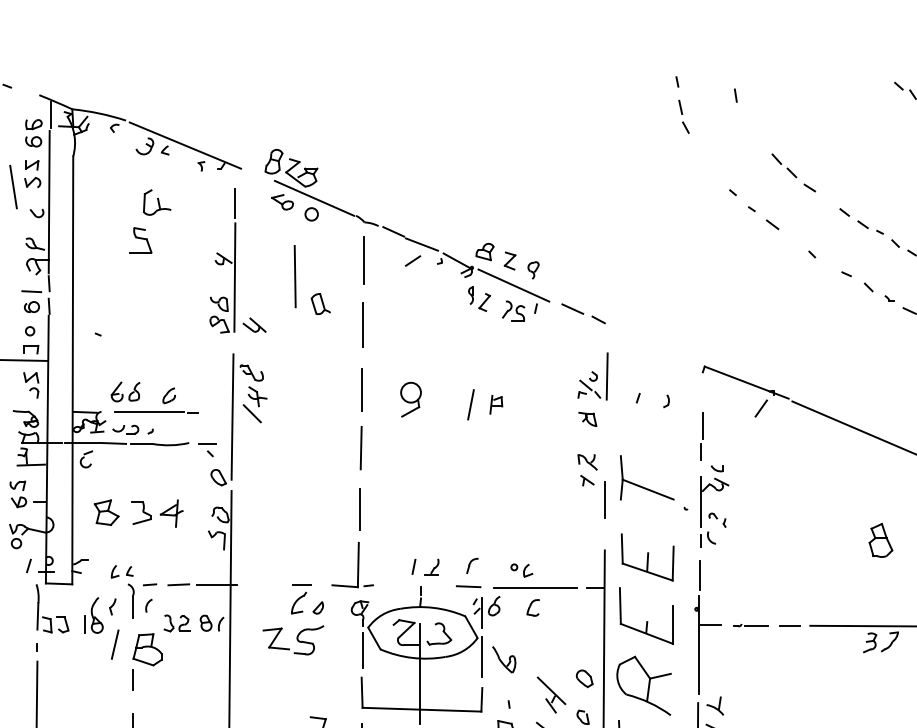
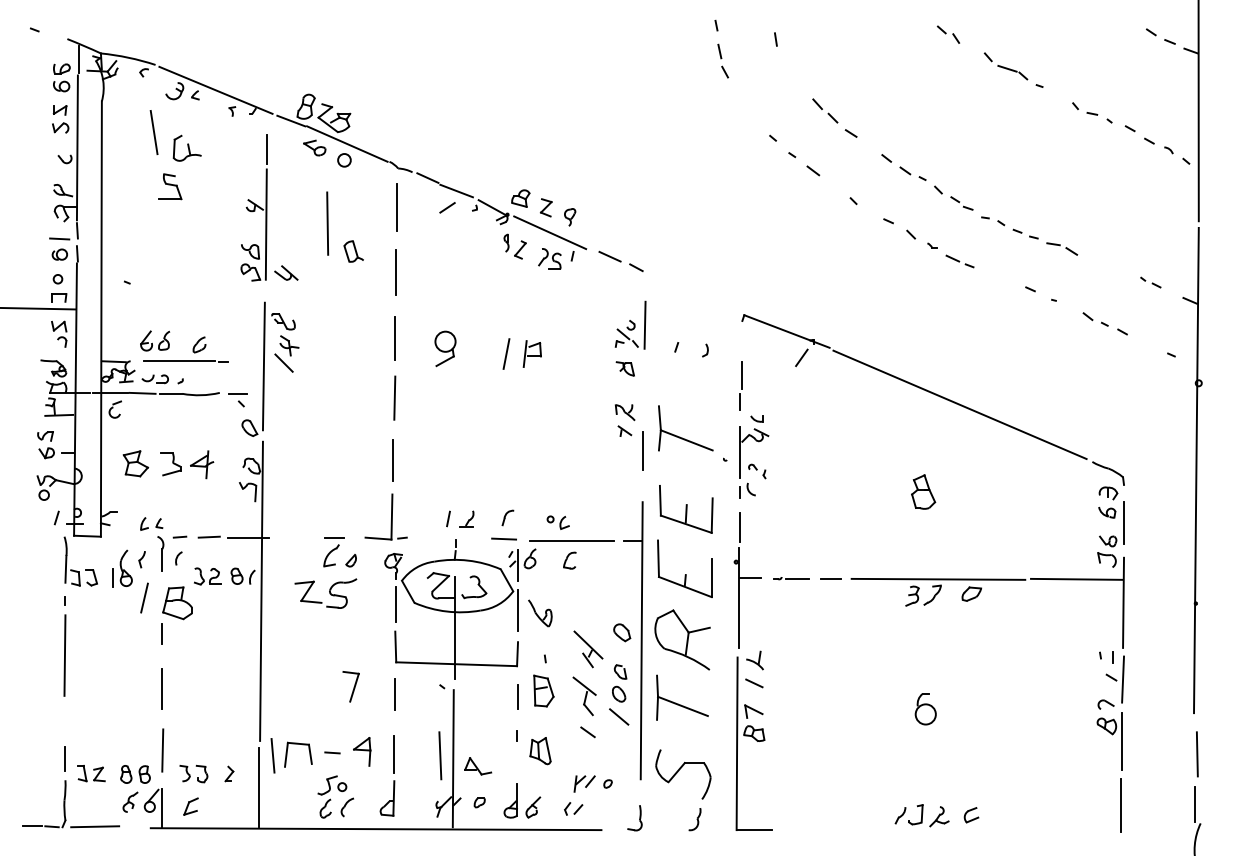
line: (259, 175) -> (291, 120), added
line: (12, 187) -> (153, 132), moved
part: (495, 404) -> (531, 353), size x1.43

